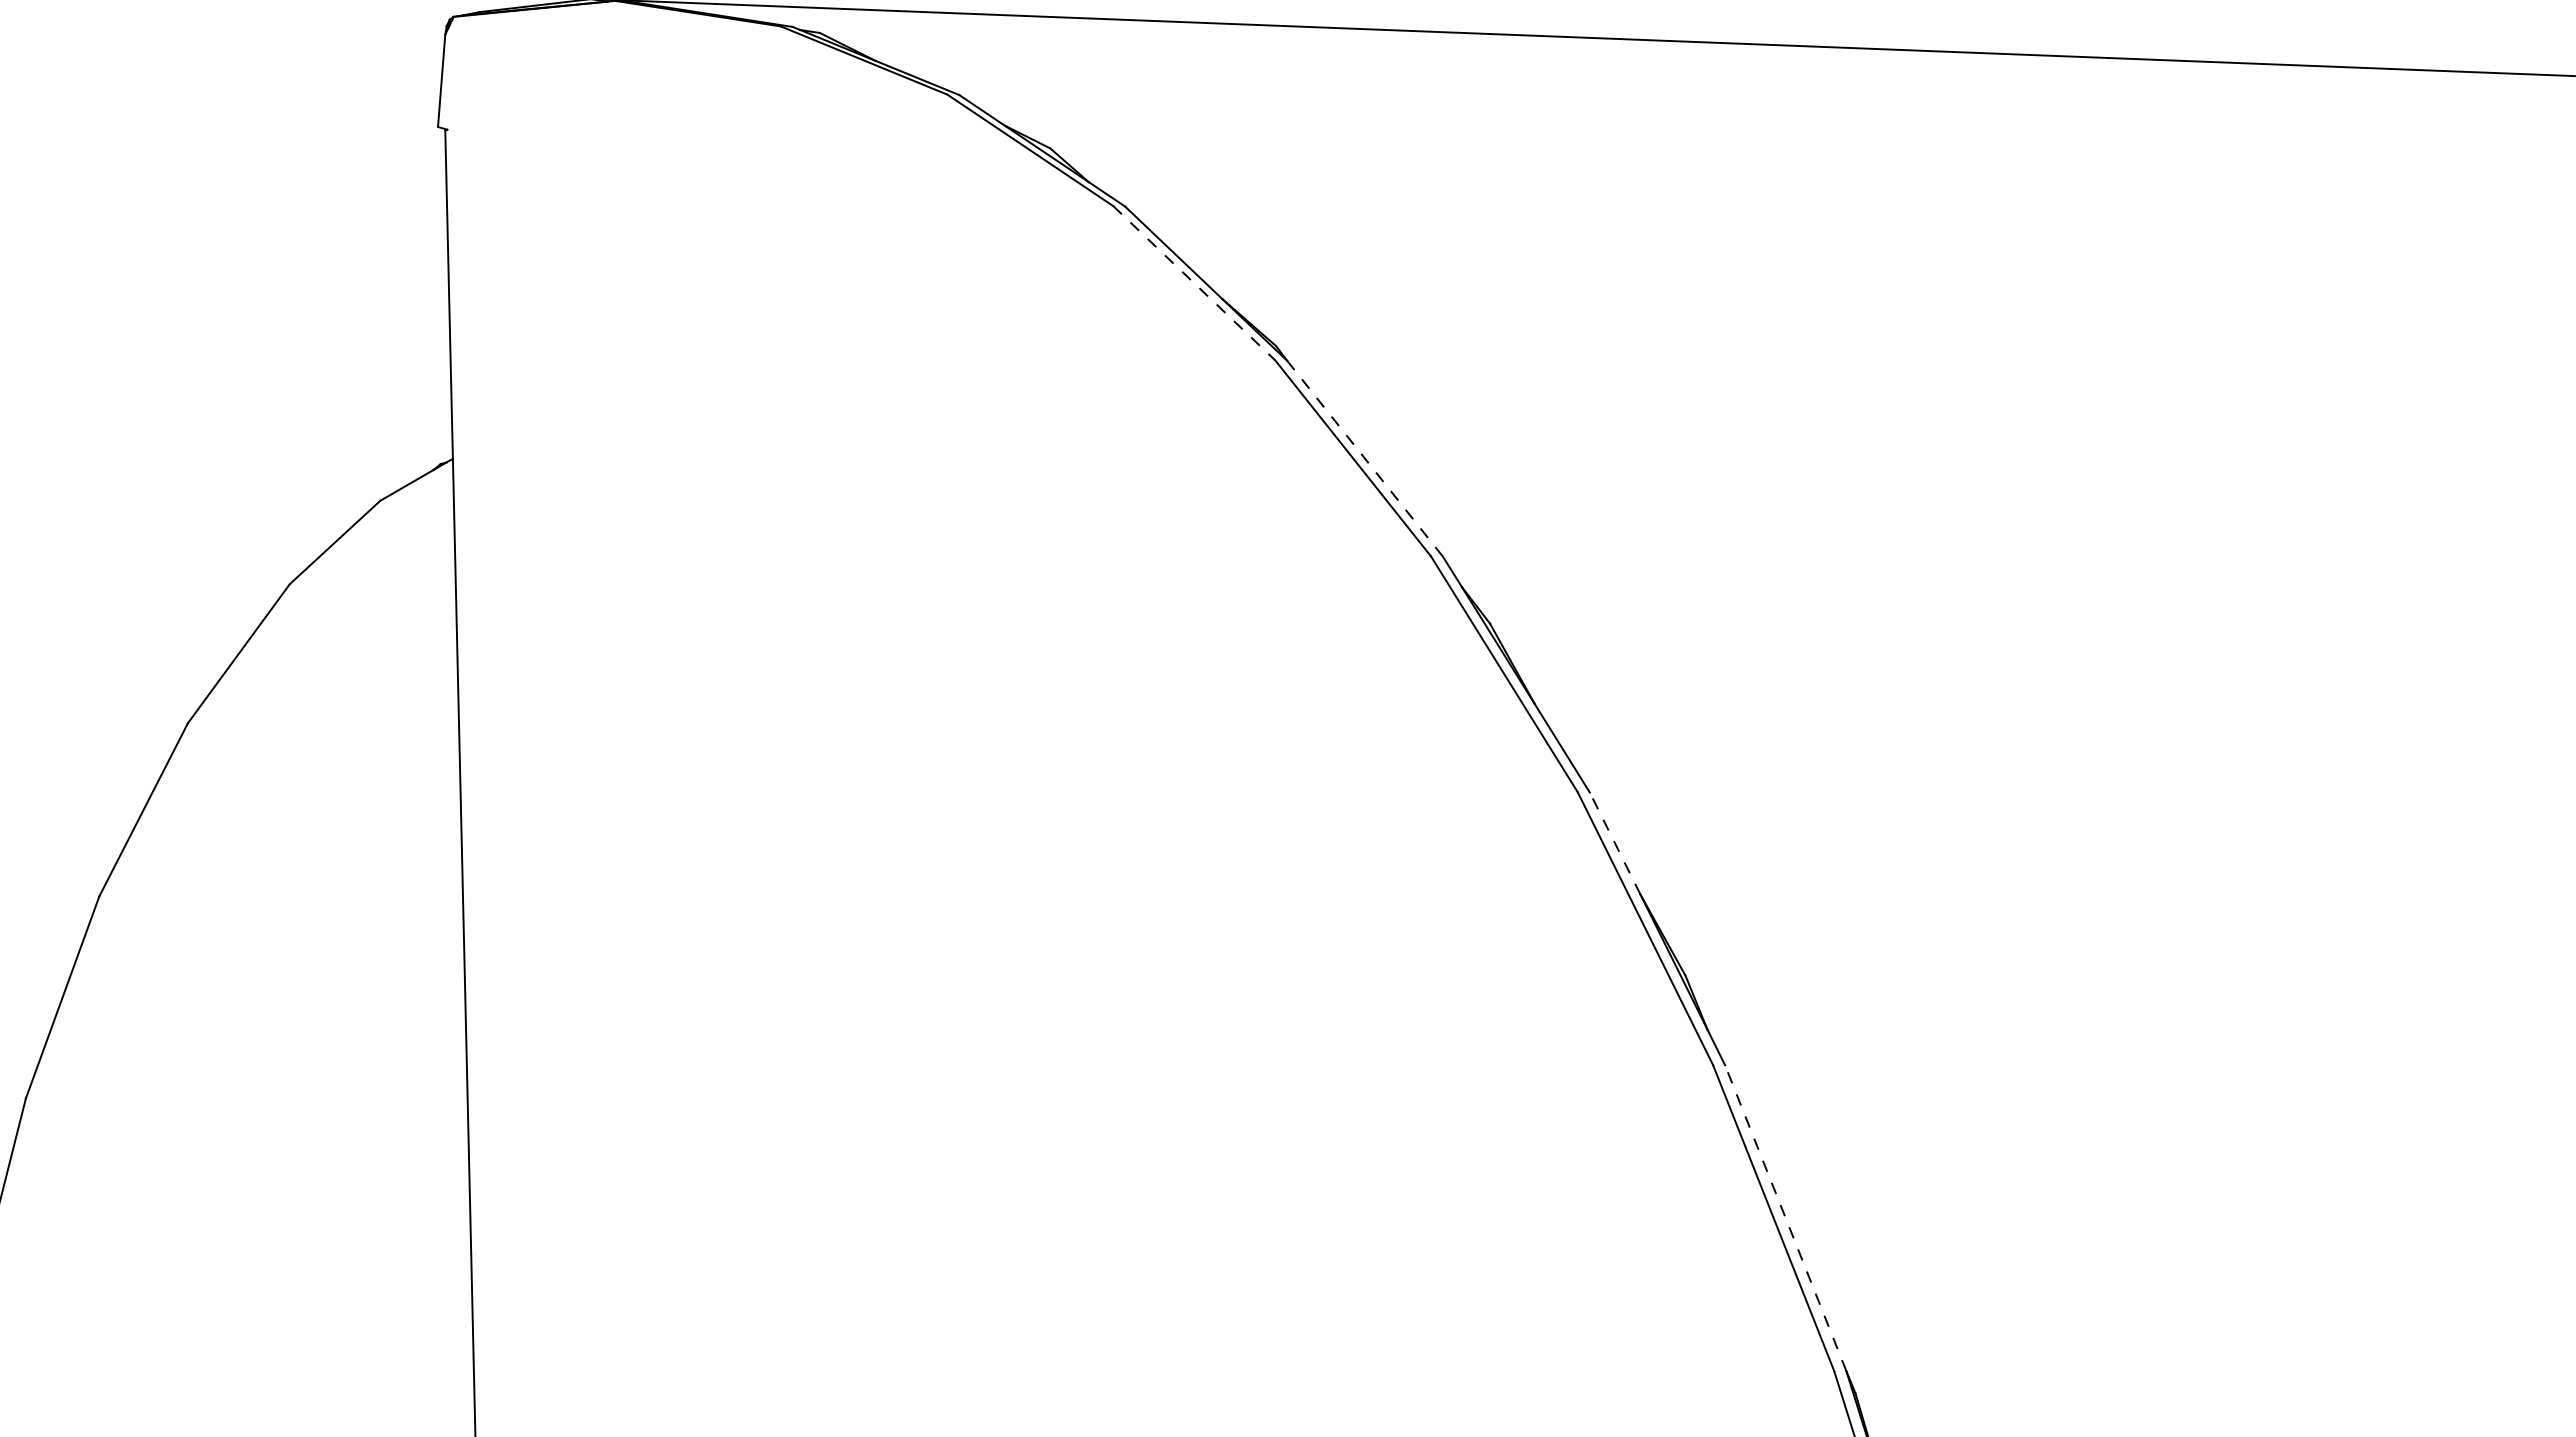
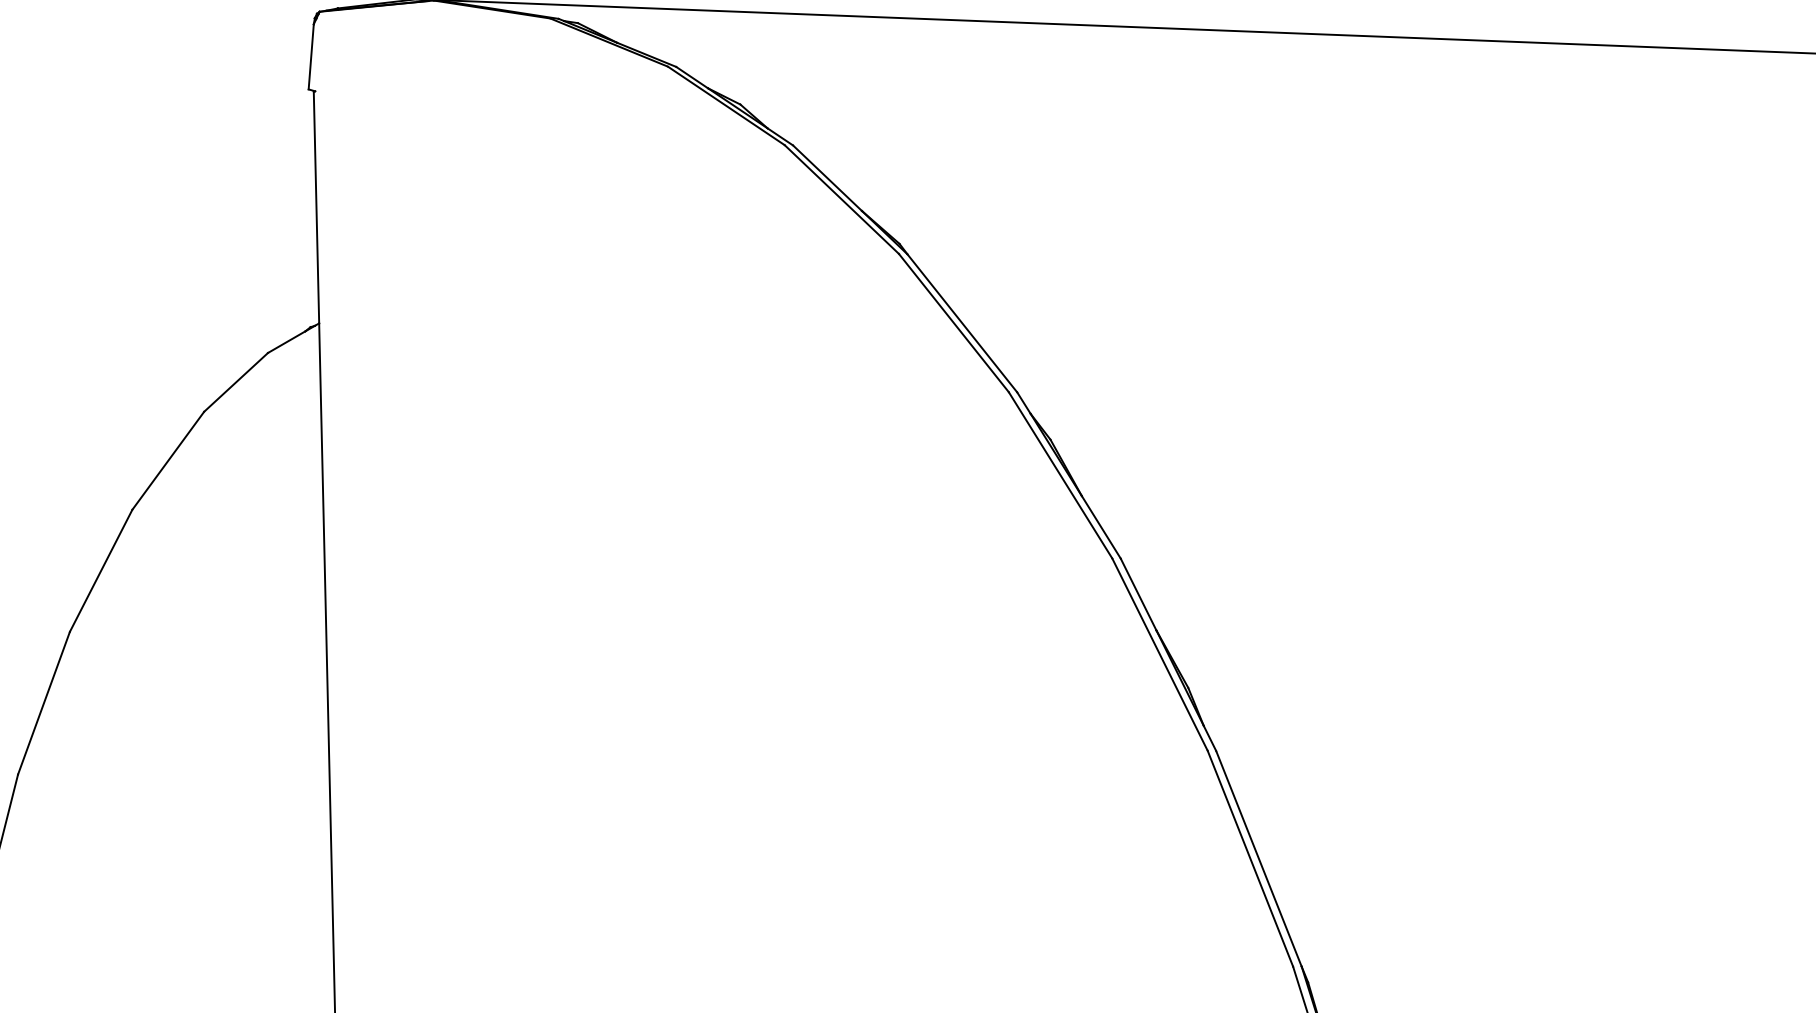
line: (1194, 283) -> (842, 199), dashed -> solid
line: (1365, 459) -> (962, 323), dashed -> solid
line: (1615, 843) -> (1138, 594), dashed -> solid
line: (1785, 1218) -> (1258, 859), dashed -> solid

